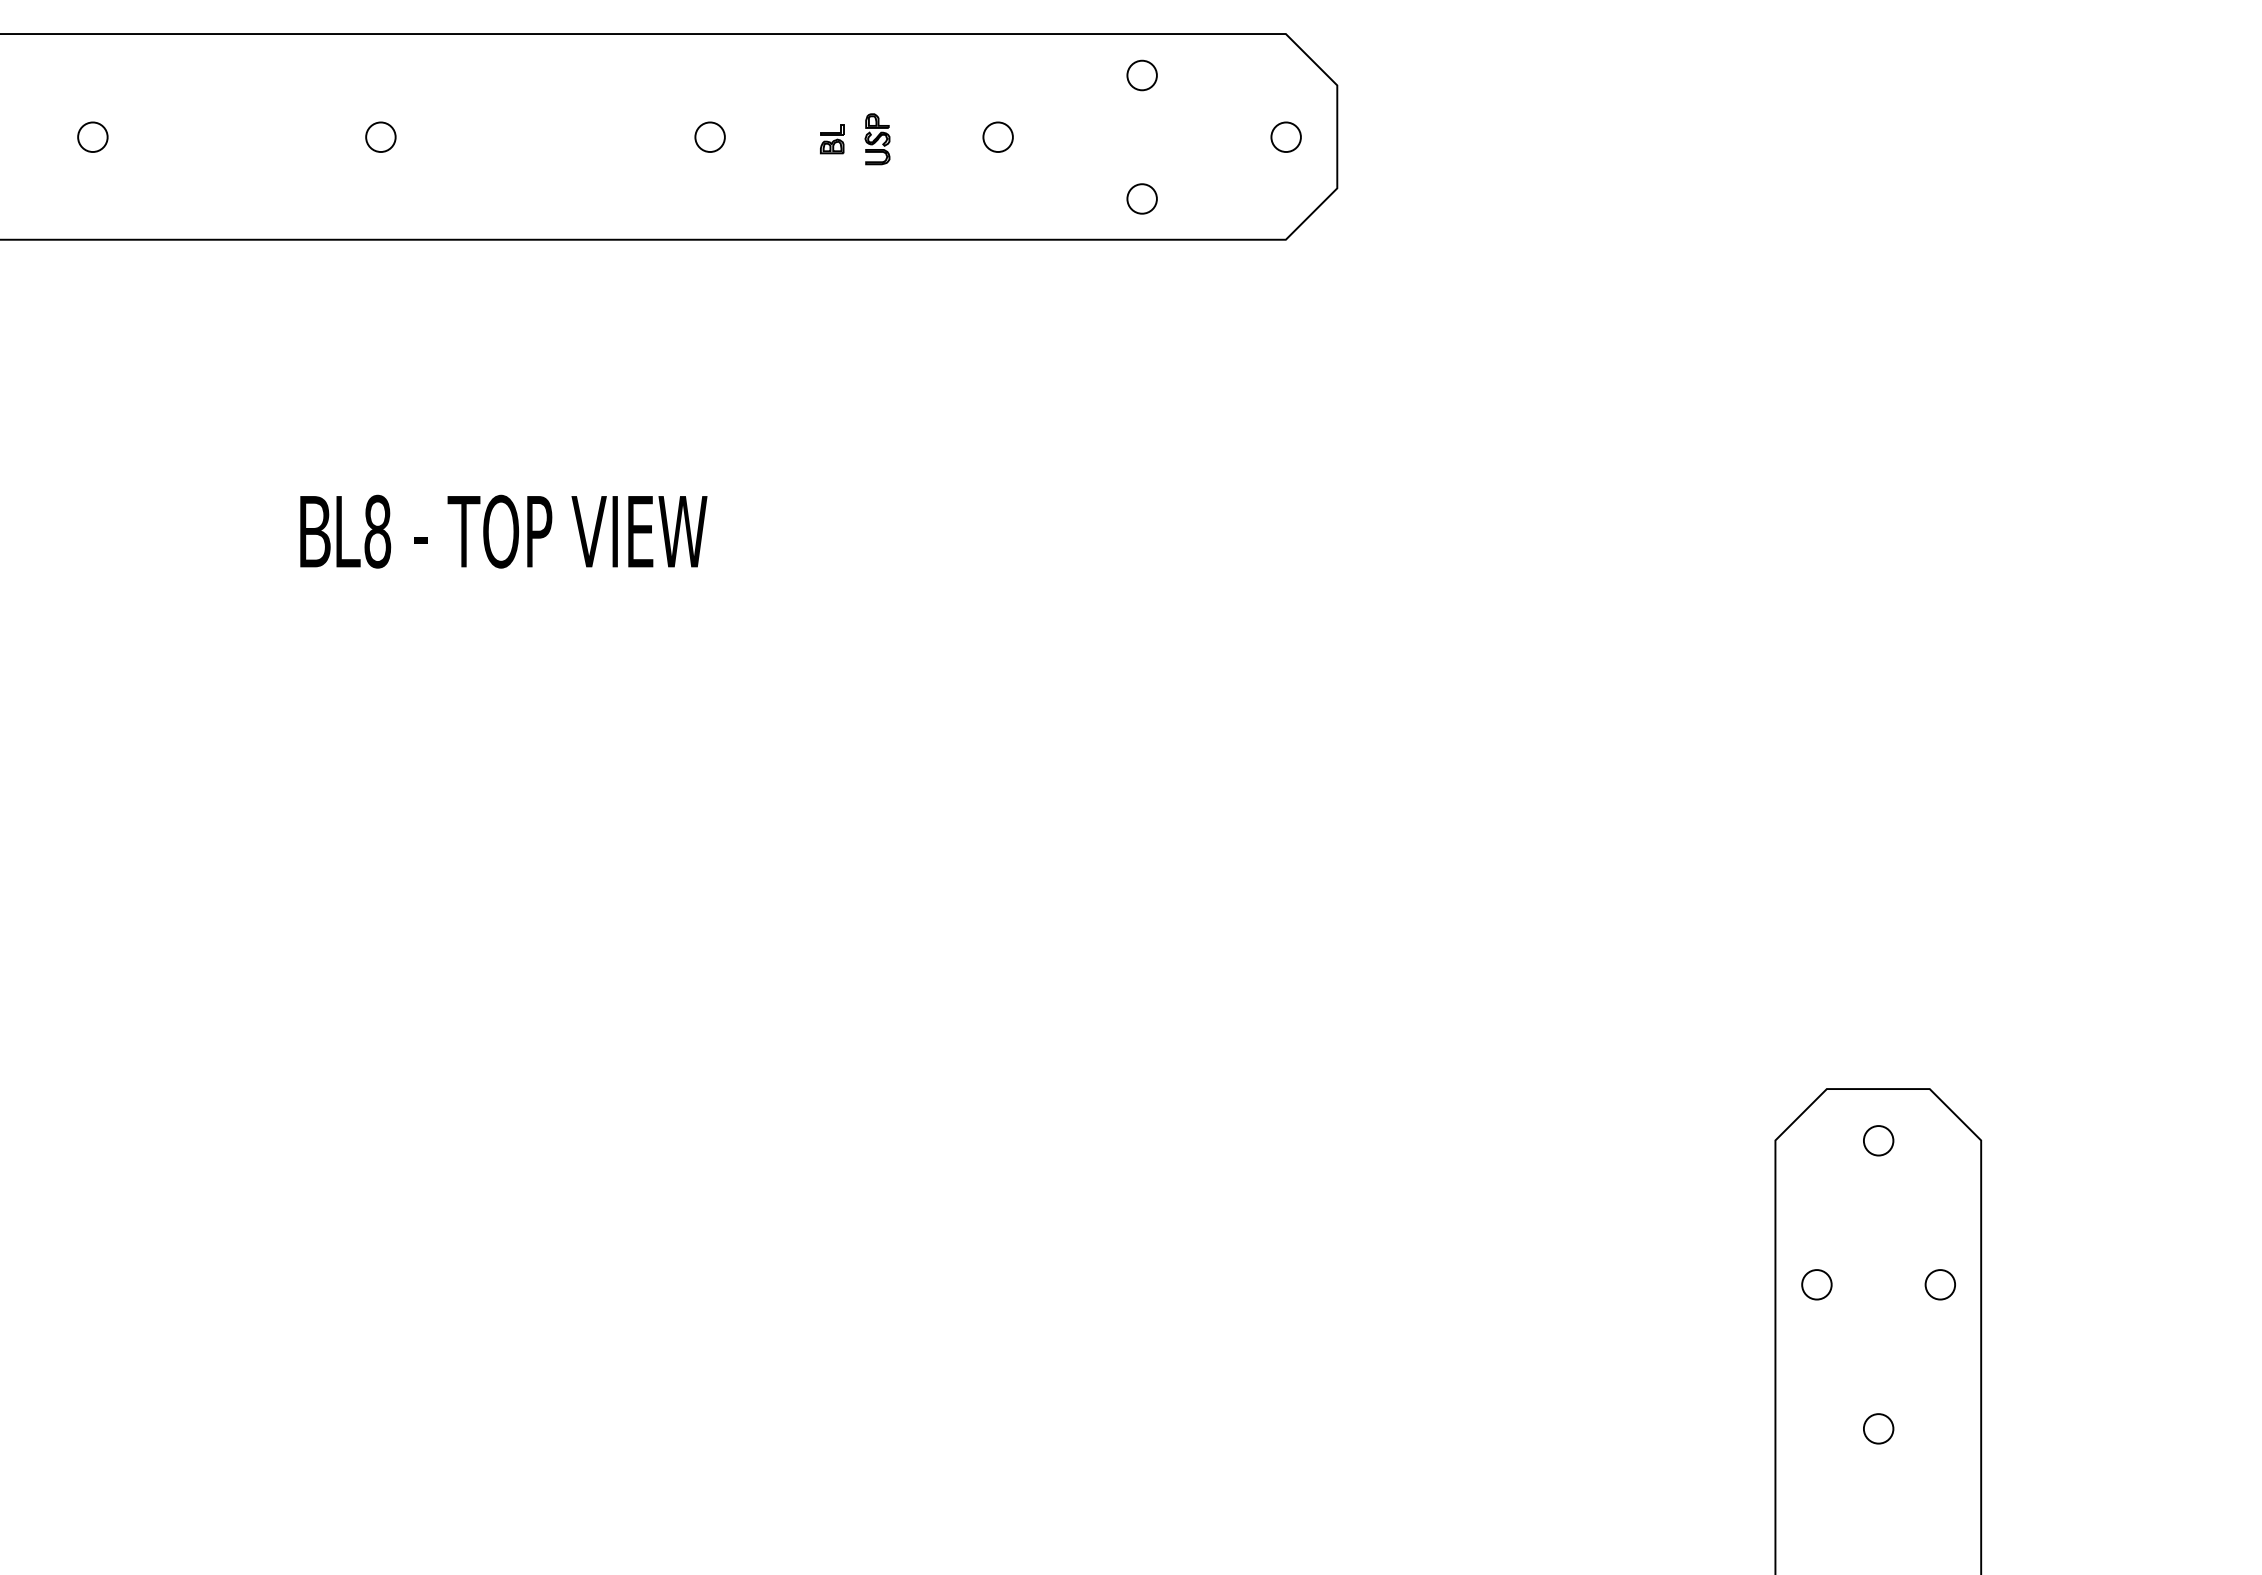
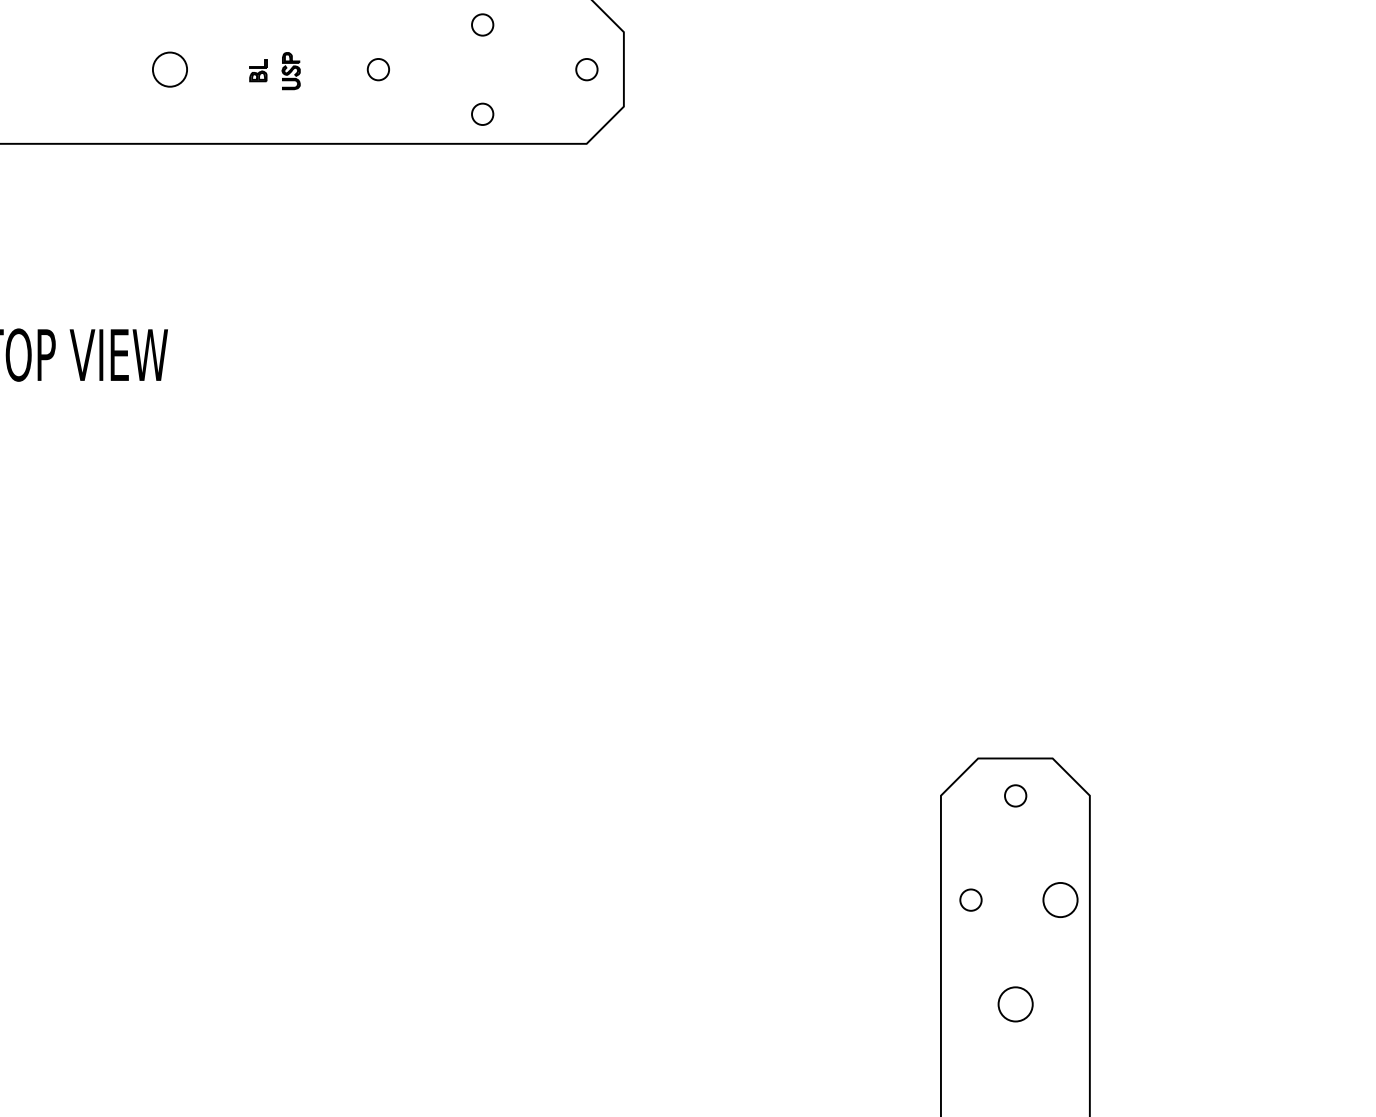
circle: (709, 137) -> (169, 69), size x1.6
circle: (1939, 1284) -> (1059, 899), size x1.6
circle: (1878, 1428) -> (1015, 1004), size x1.6

